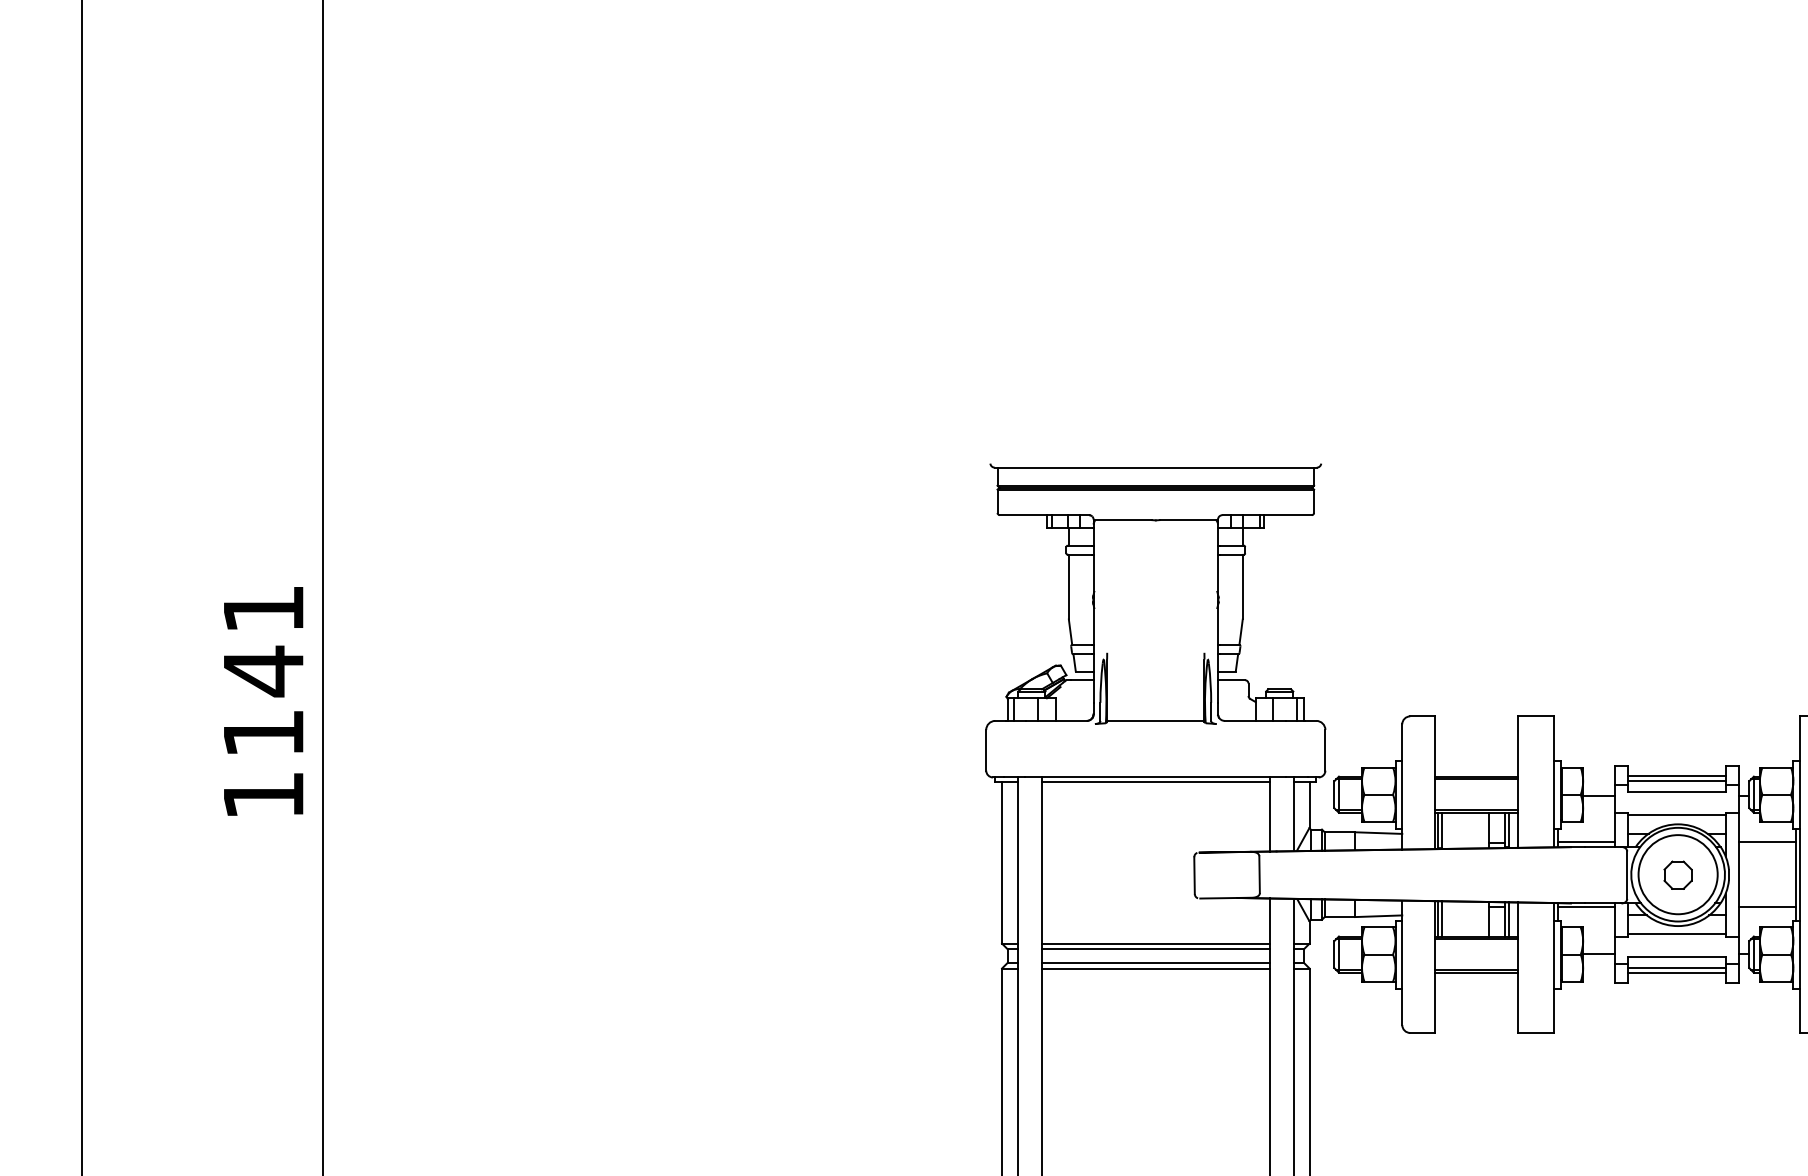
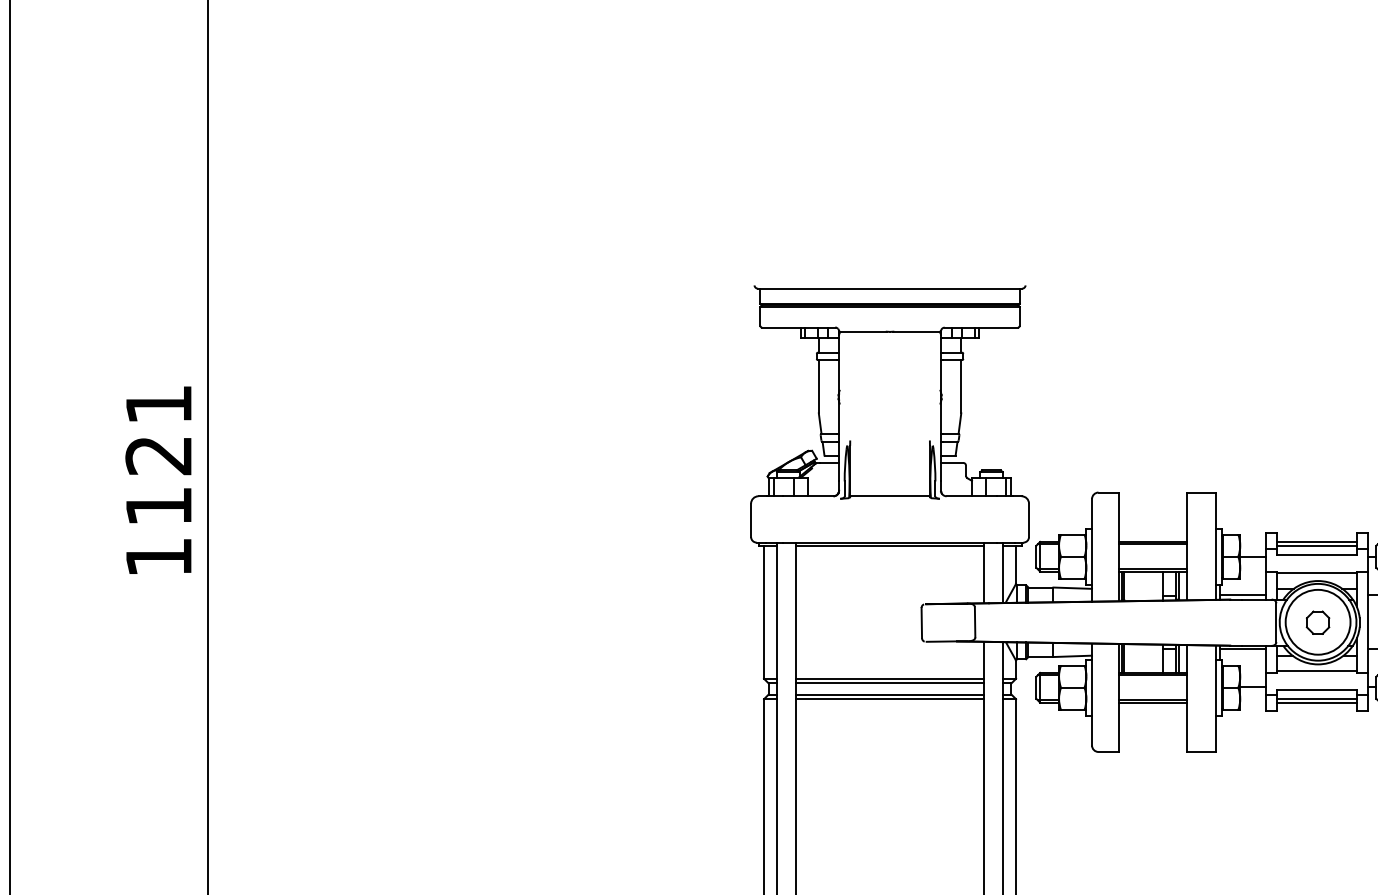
text: (262, 671) -> (157, 455), 1141 -> 1121

